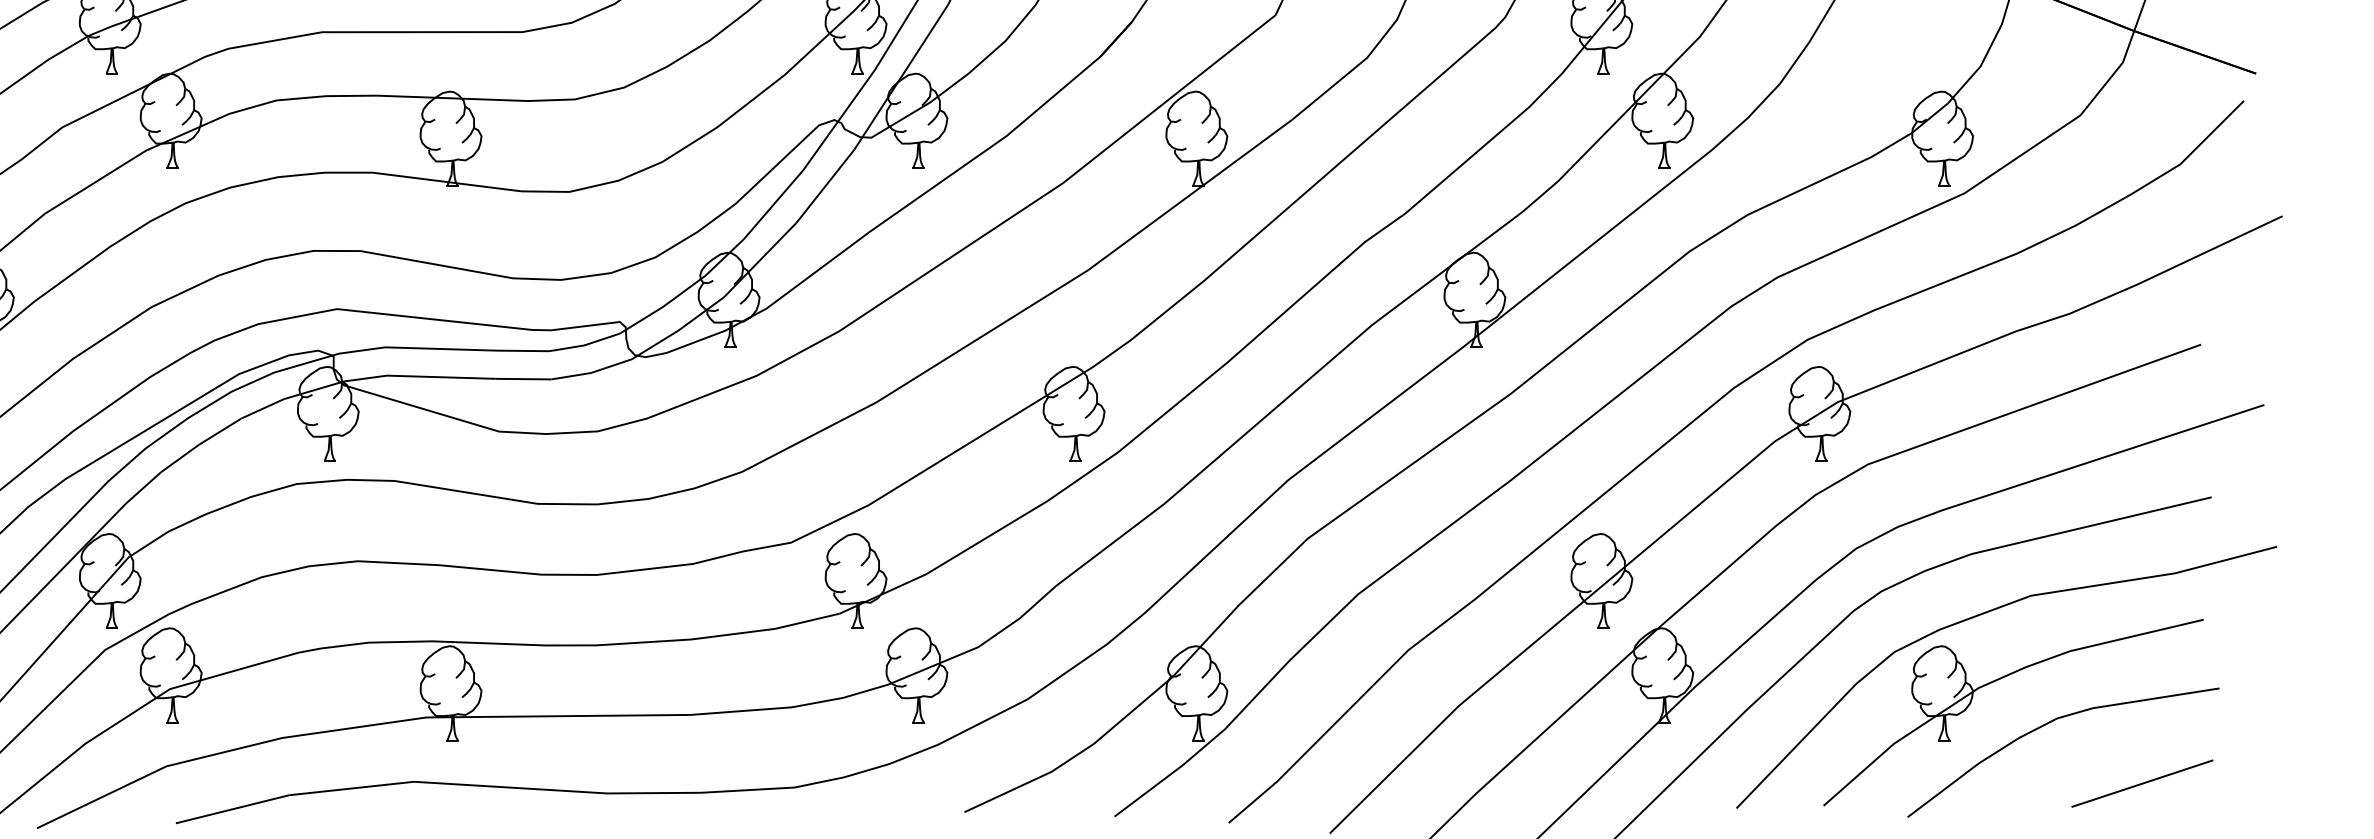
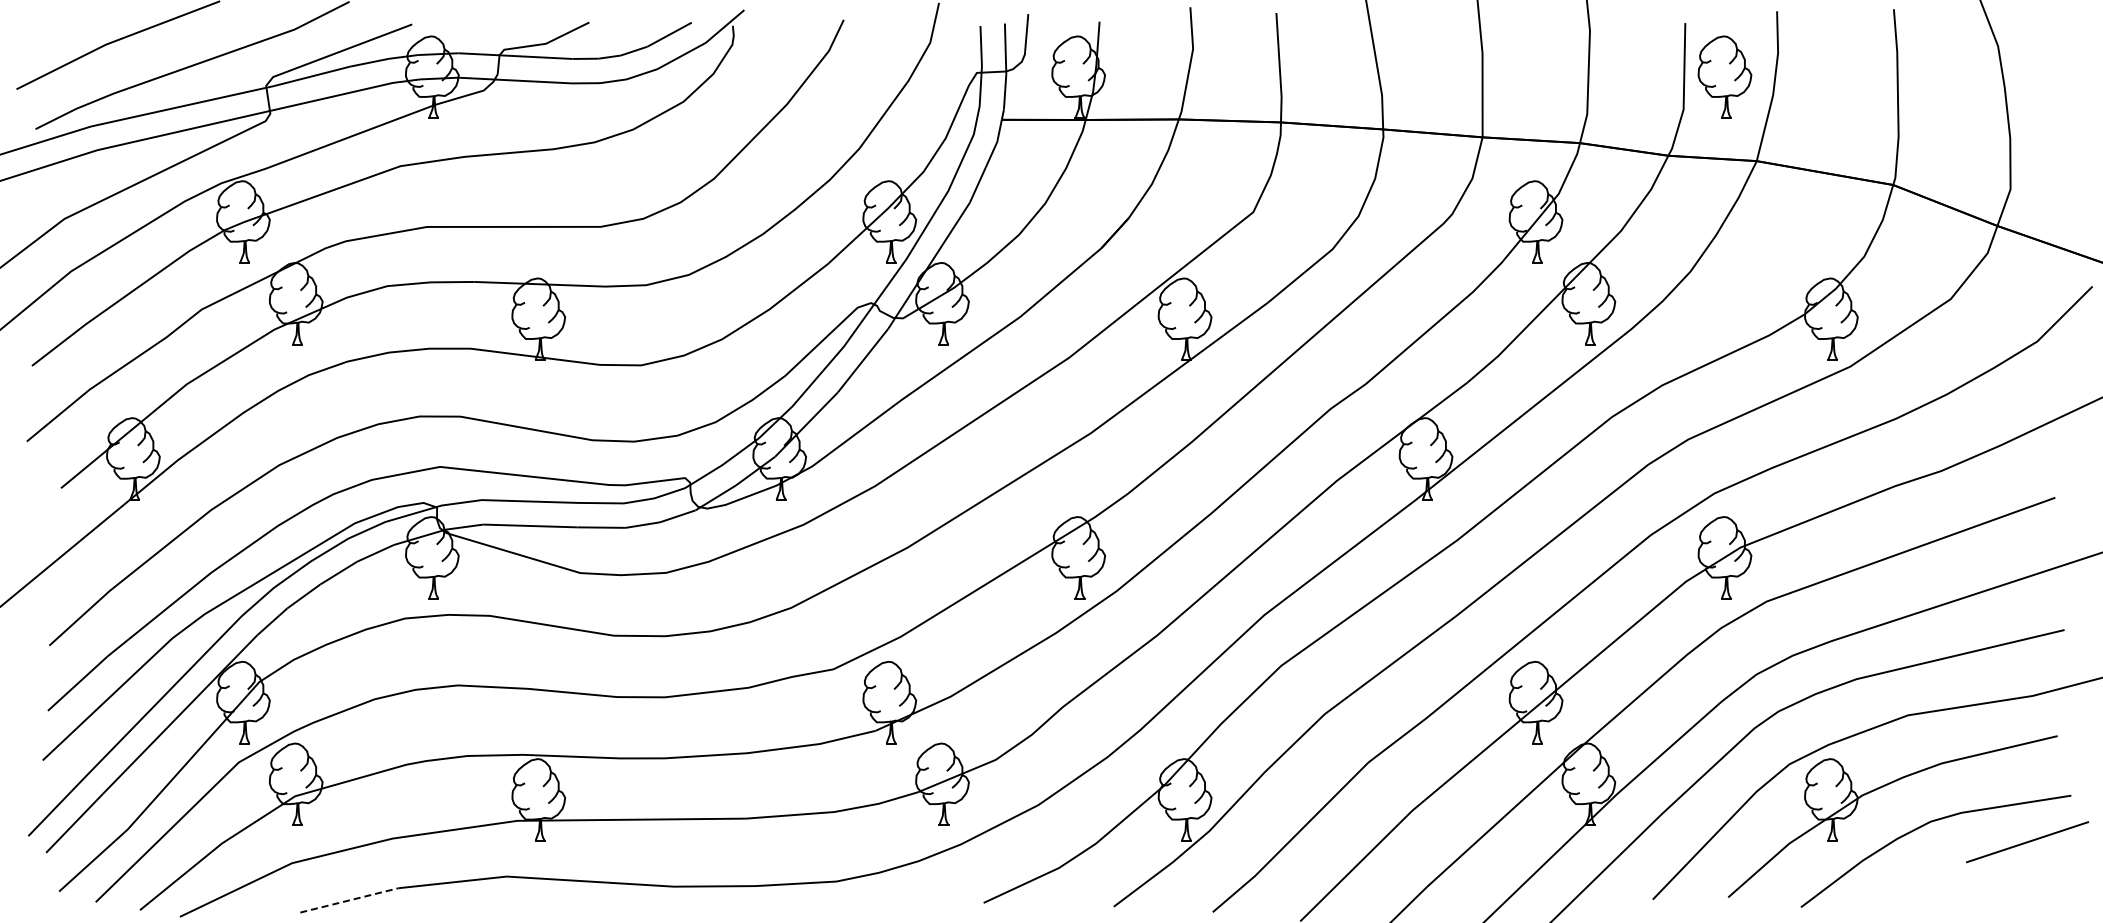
line: (2142, 784) -> (2027, 842), moved
line: (232, 809) -> (349, 900), solid -> dashed

